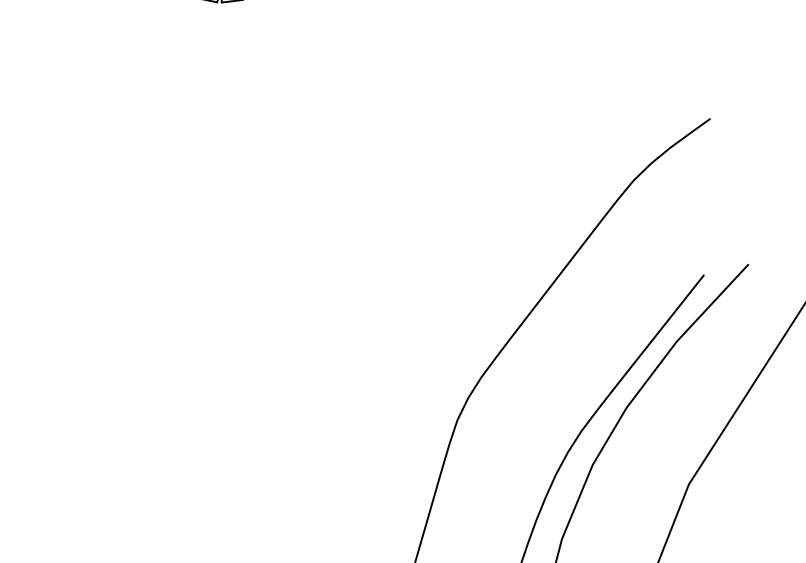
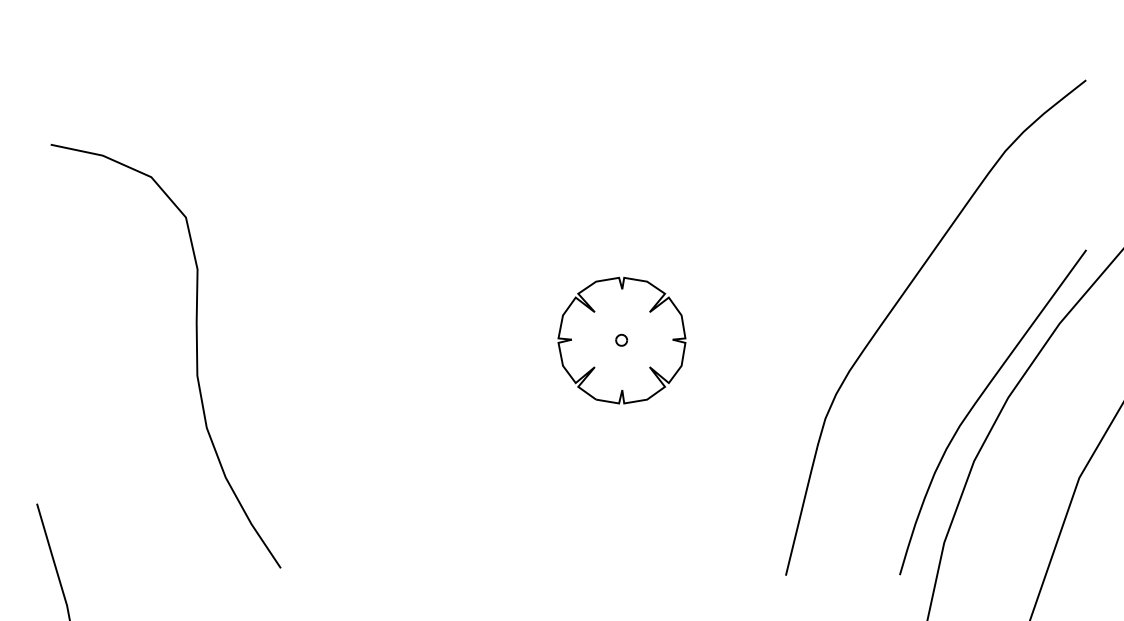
part: (272, 340) -> (621, 340), added

